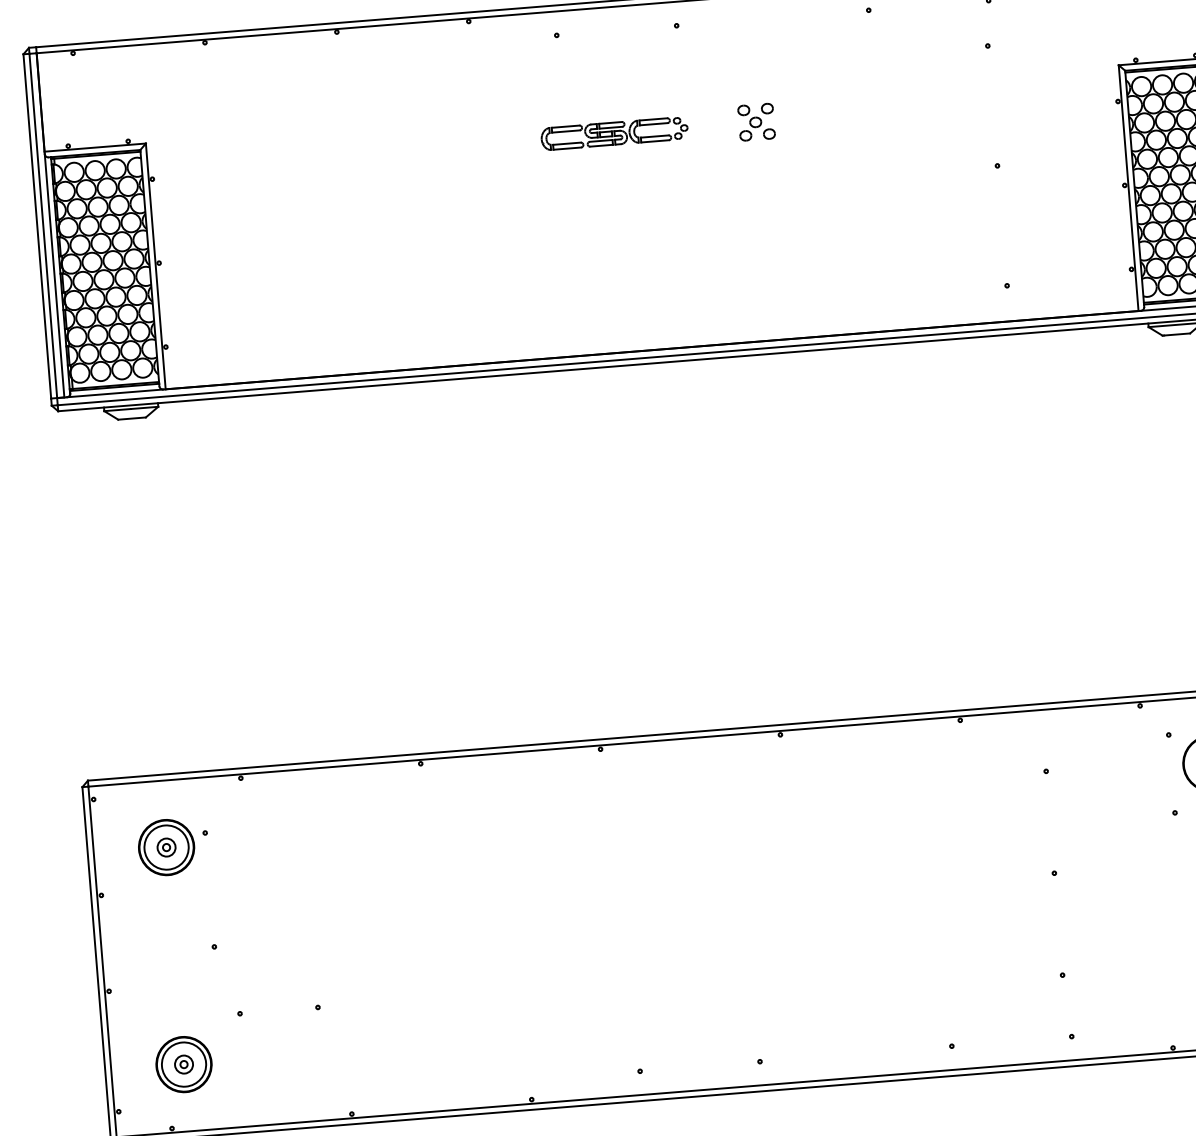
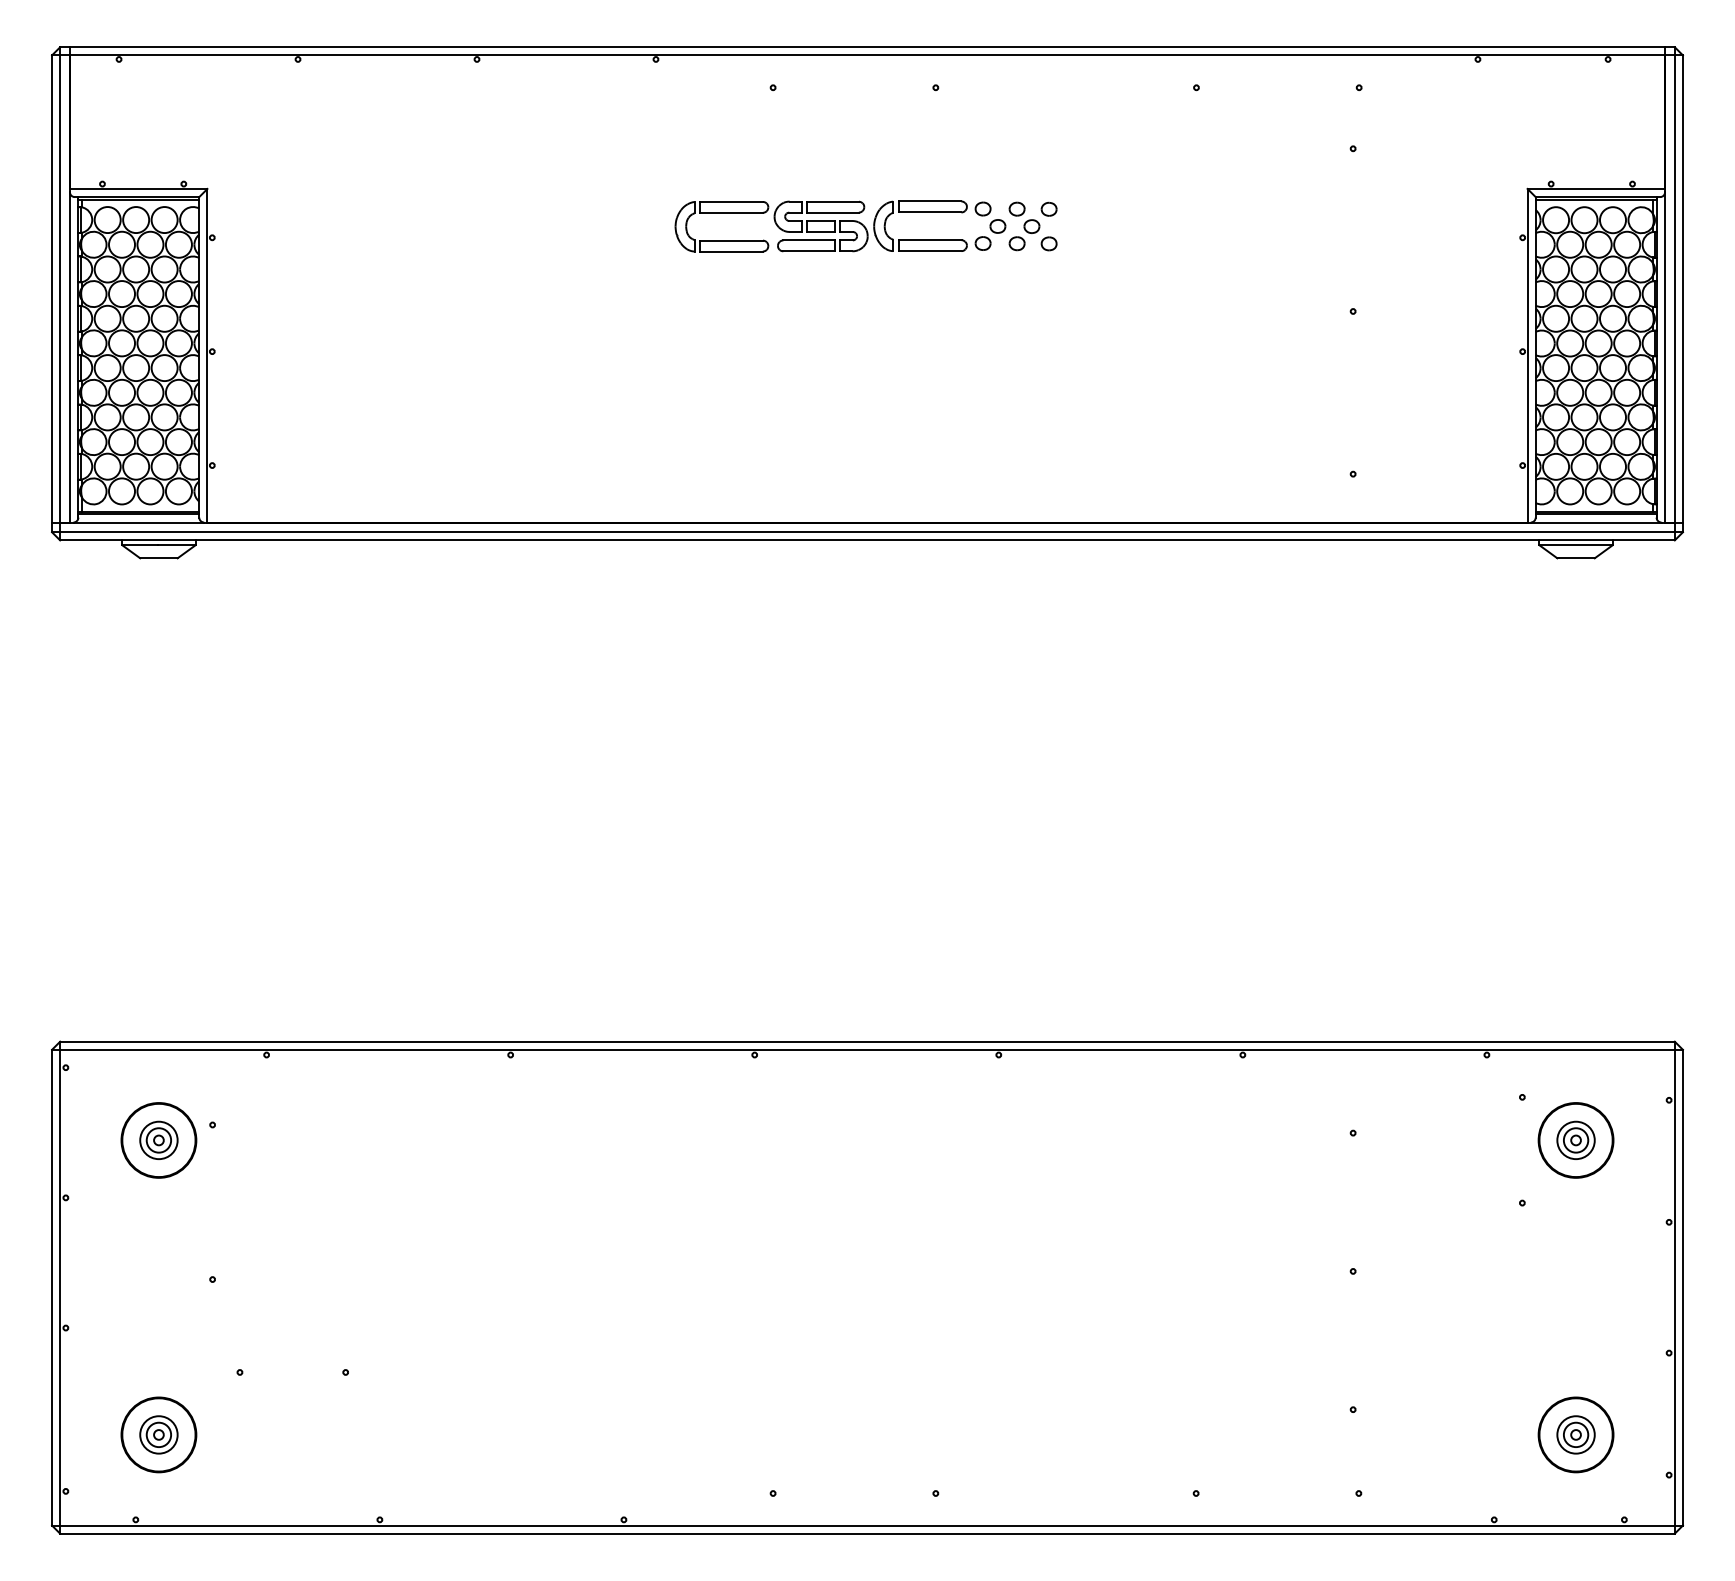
part: (614, 133) -> (840, 226), size x1.67
circle: (166, 847) -> (158, 1140), size x0.62
circle: (183, 1064) -> (158, 1434), size x0.62

